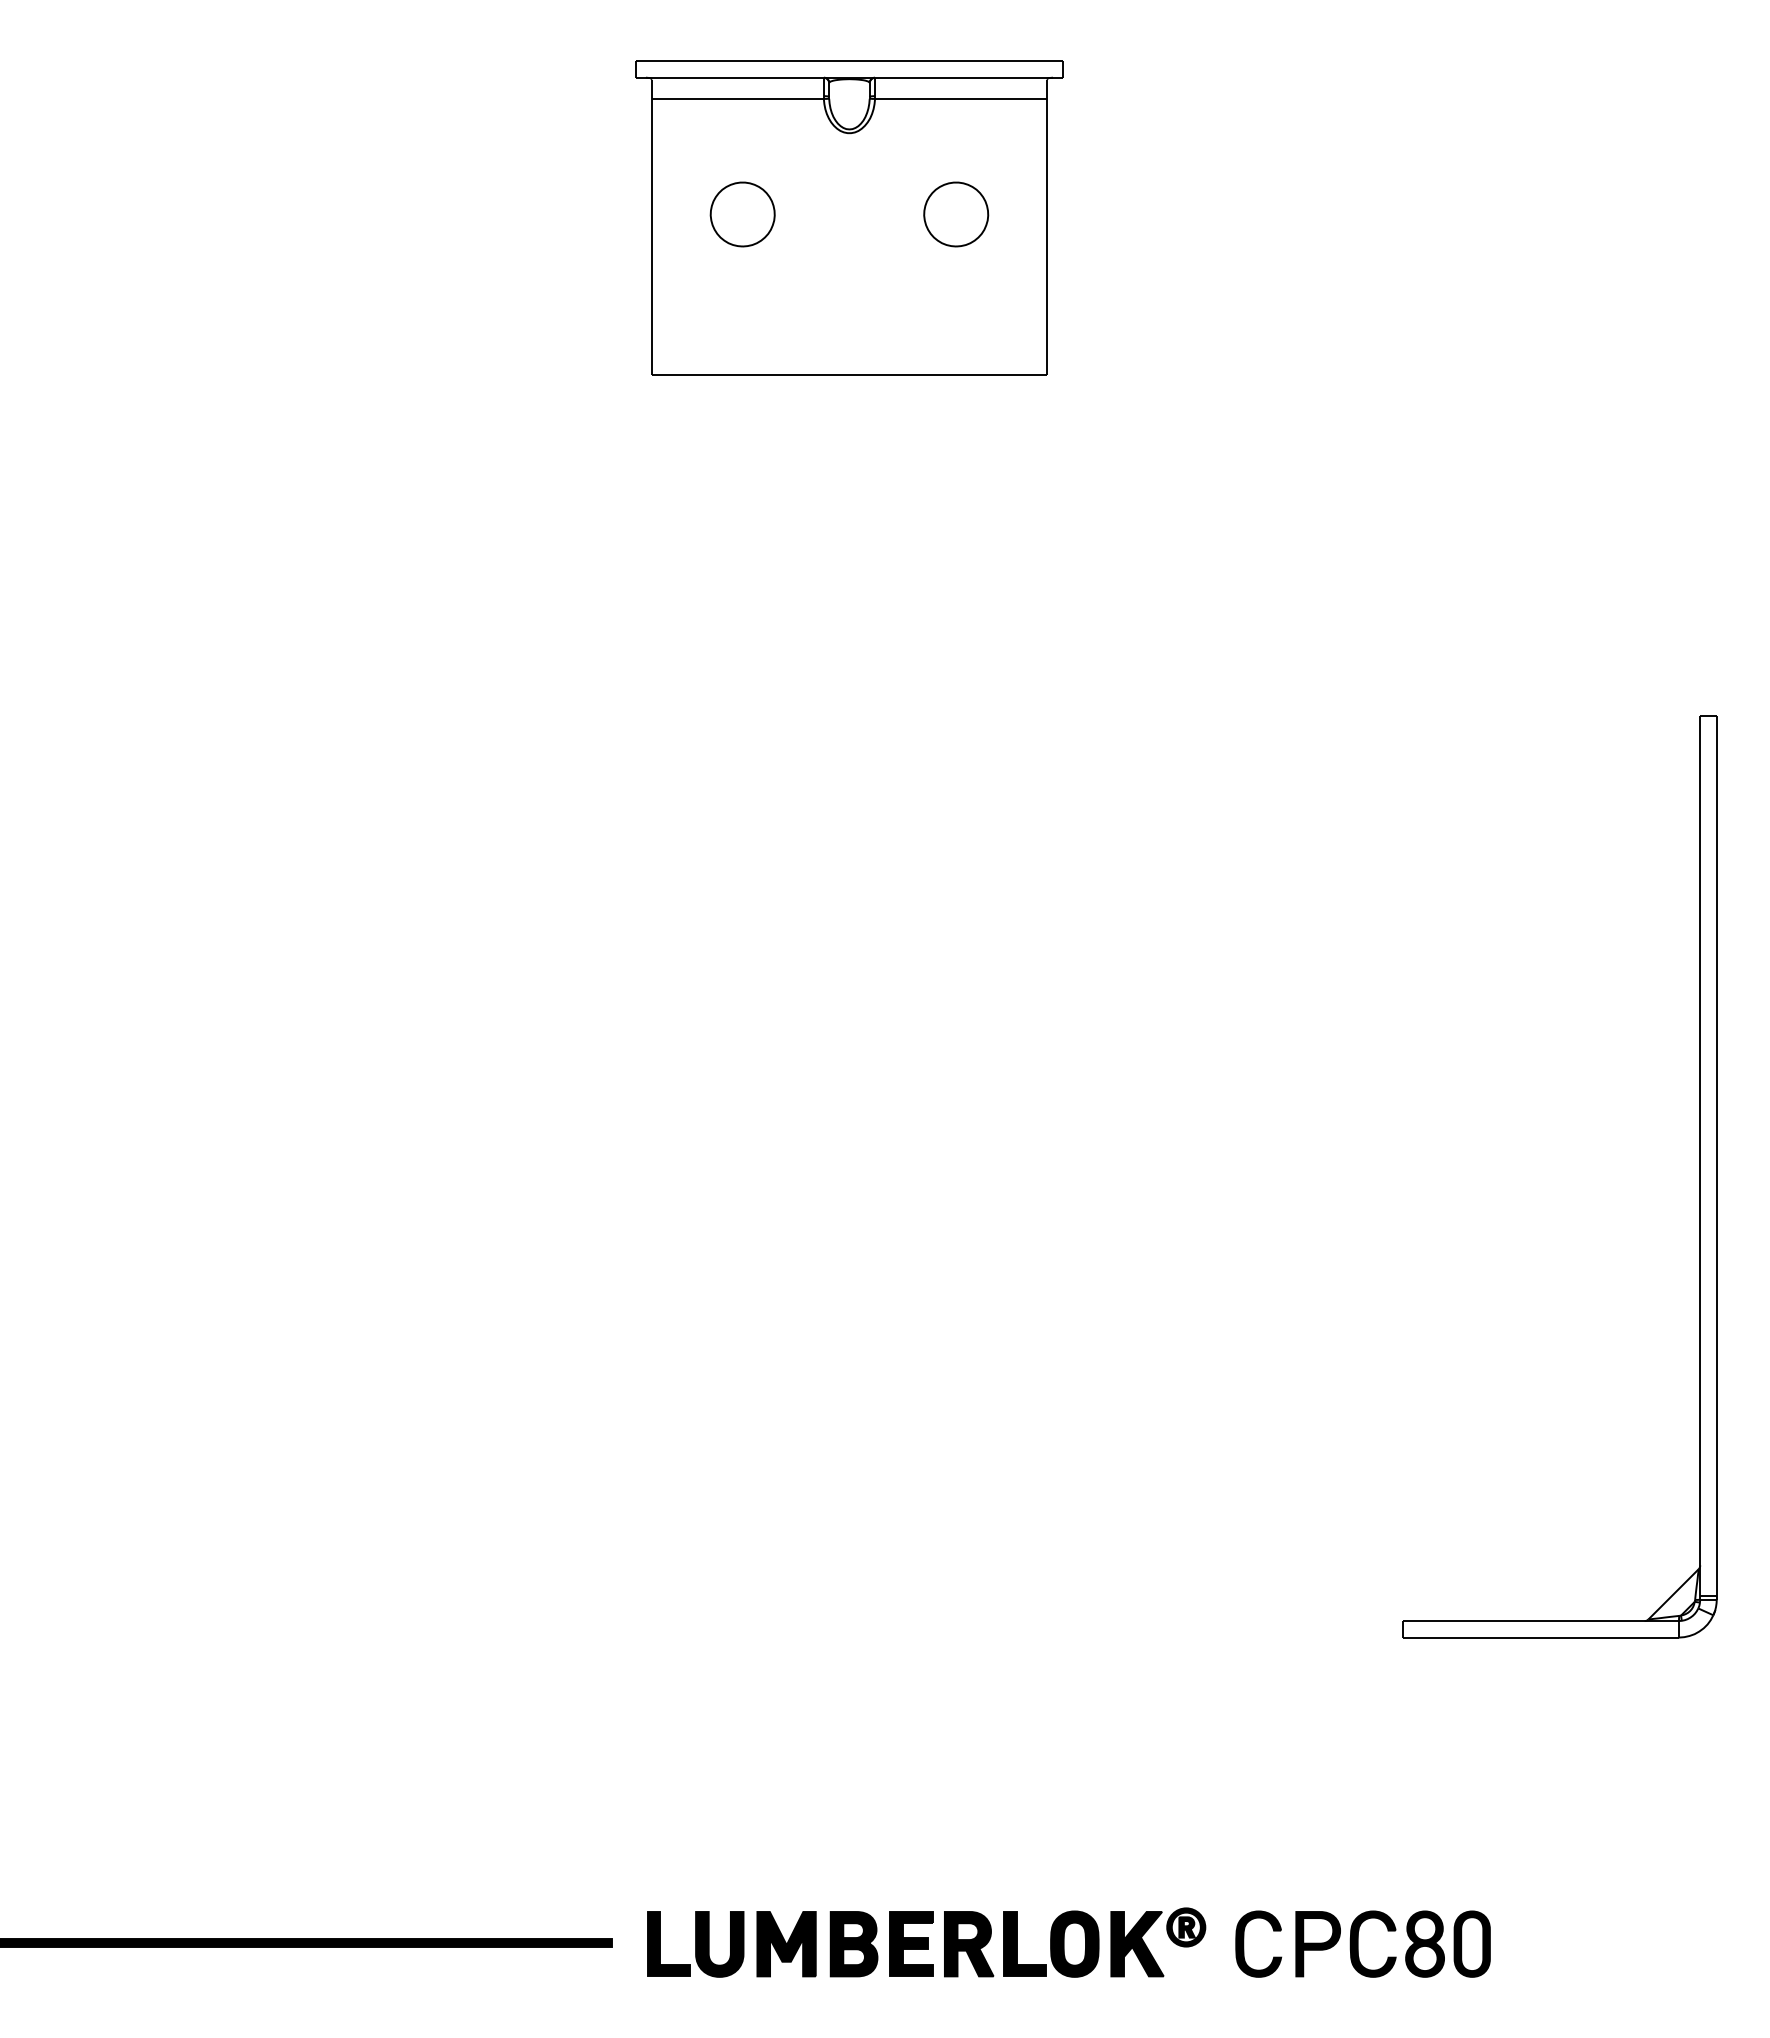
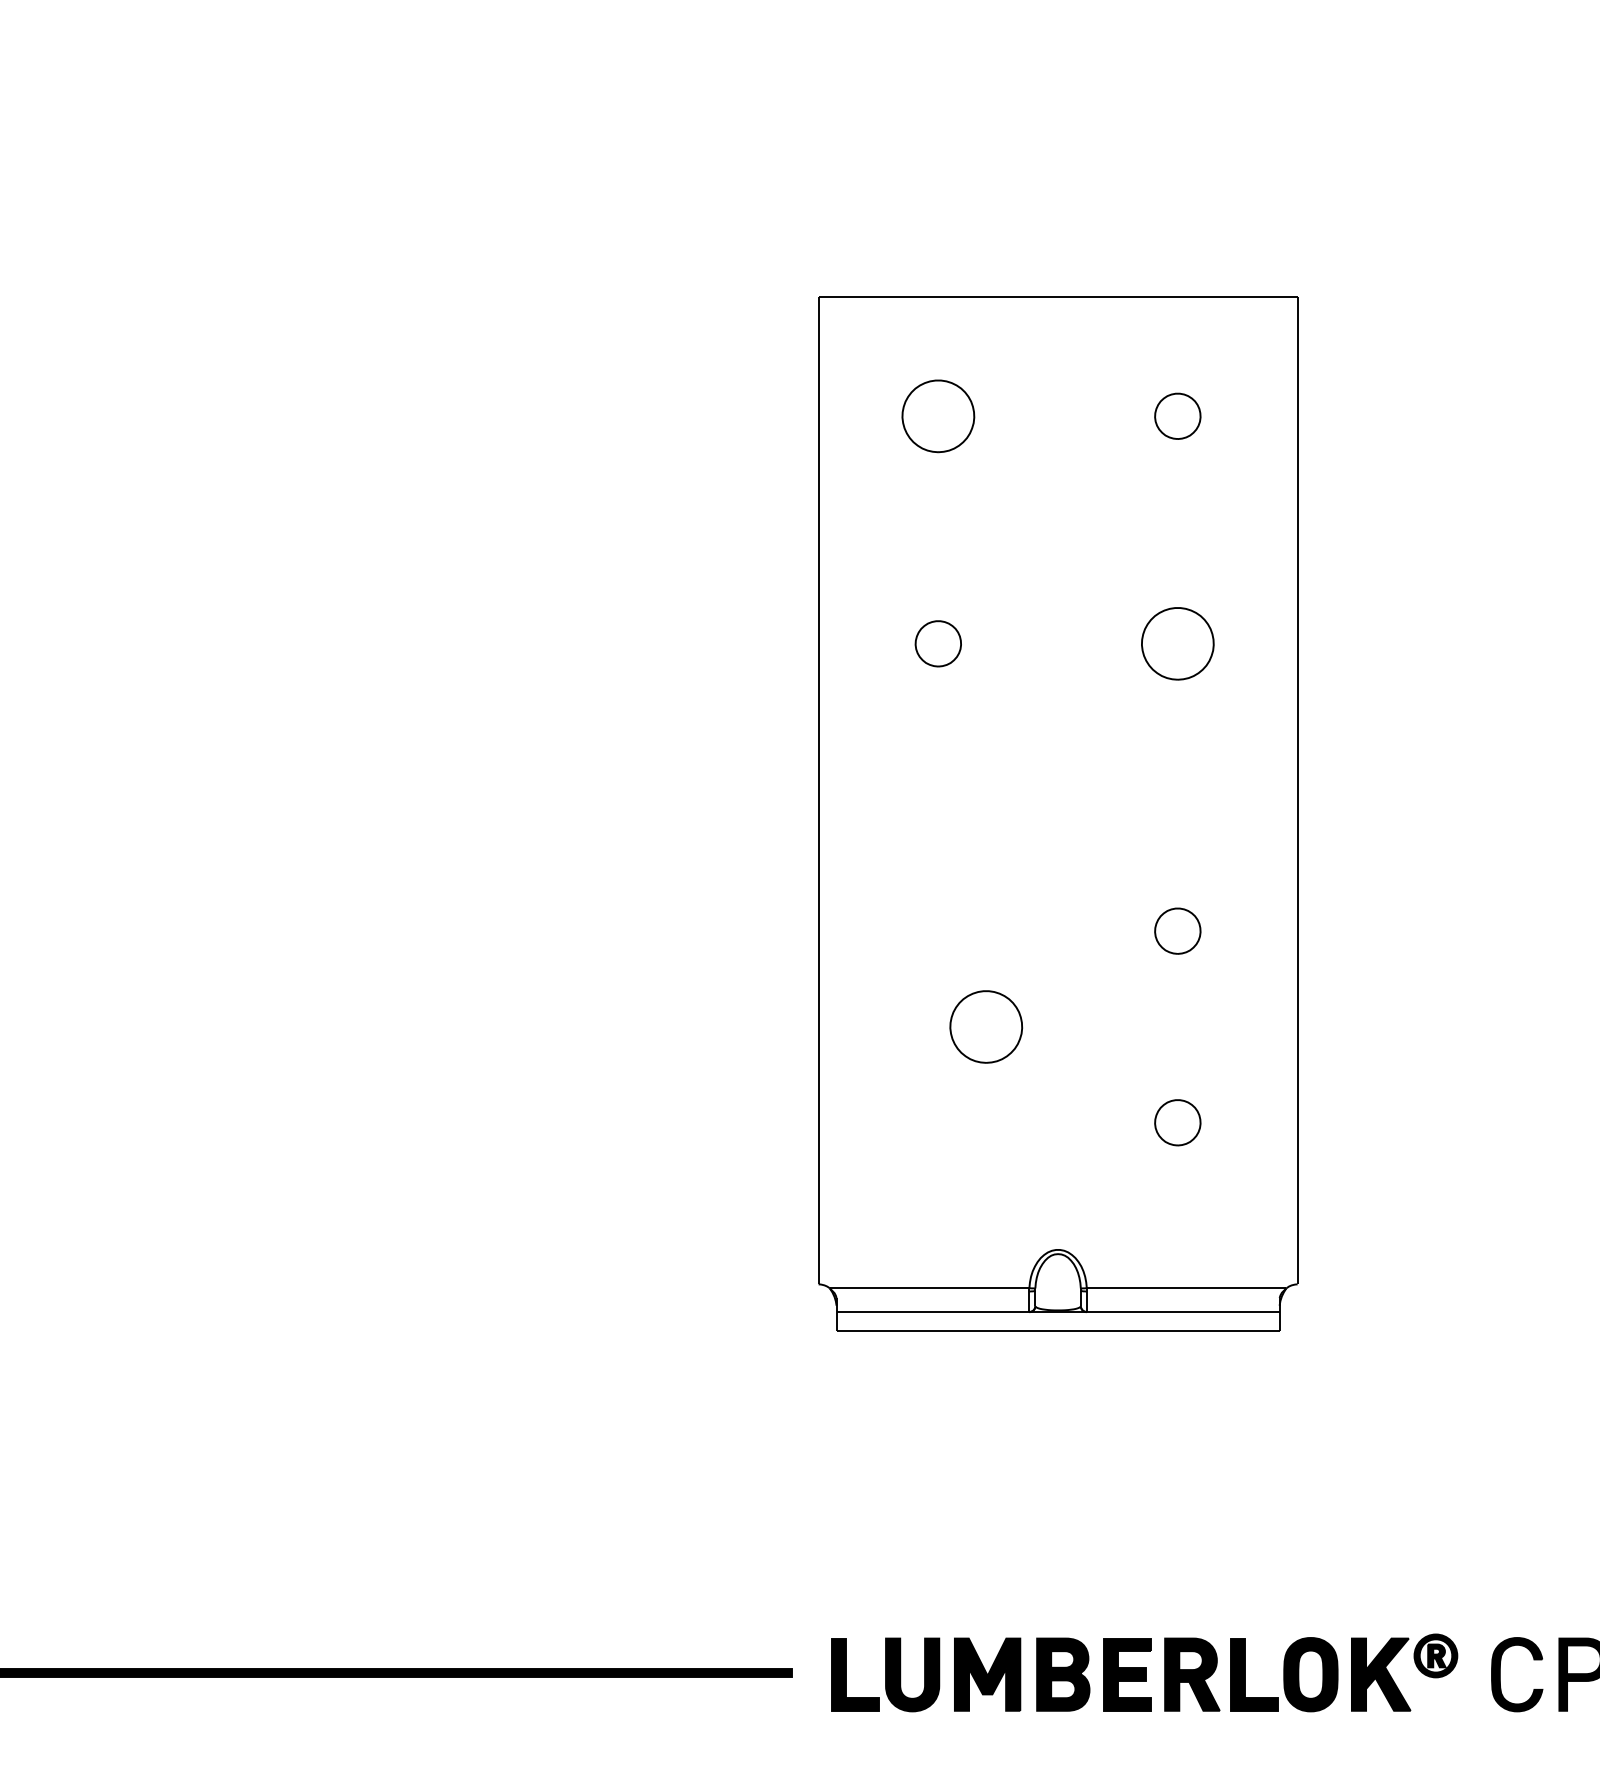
part: (849, 1176) -> (1058, 813), added

